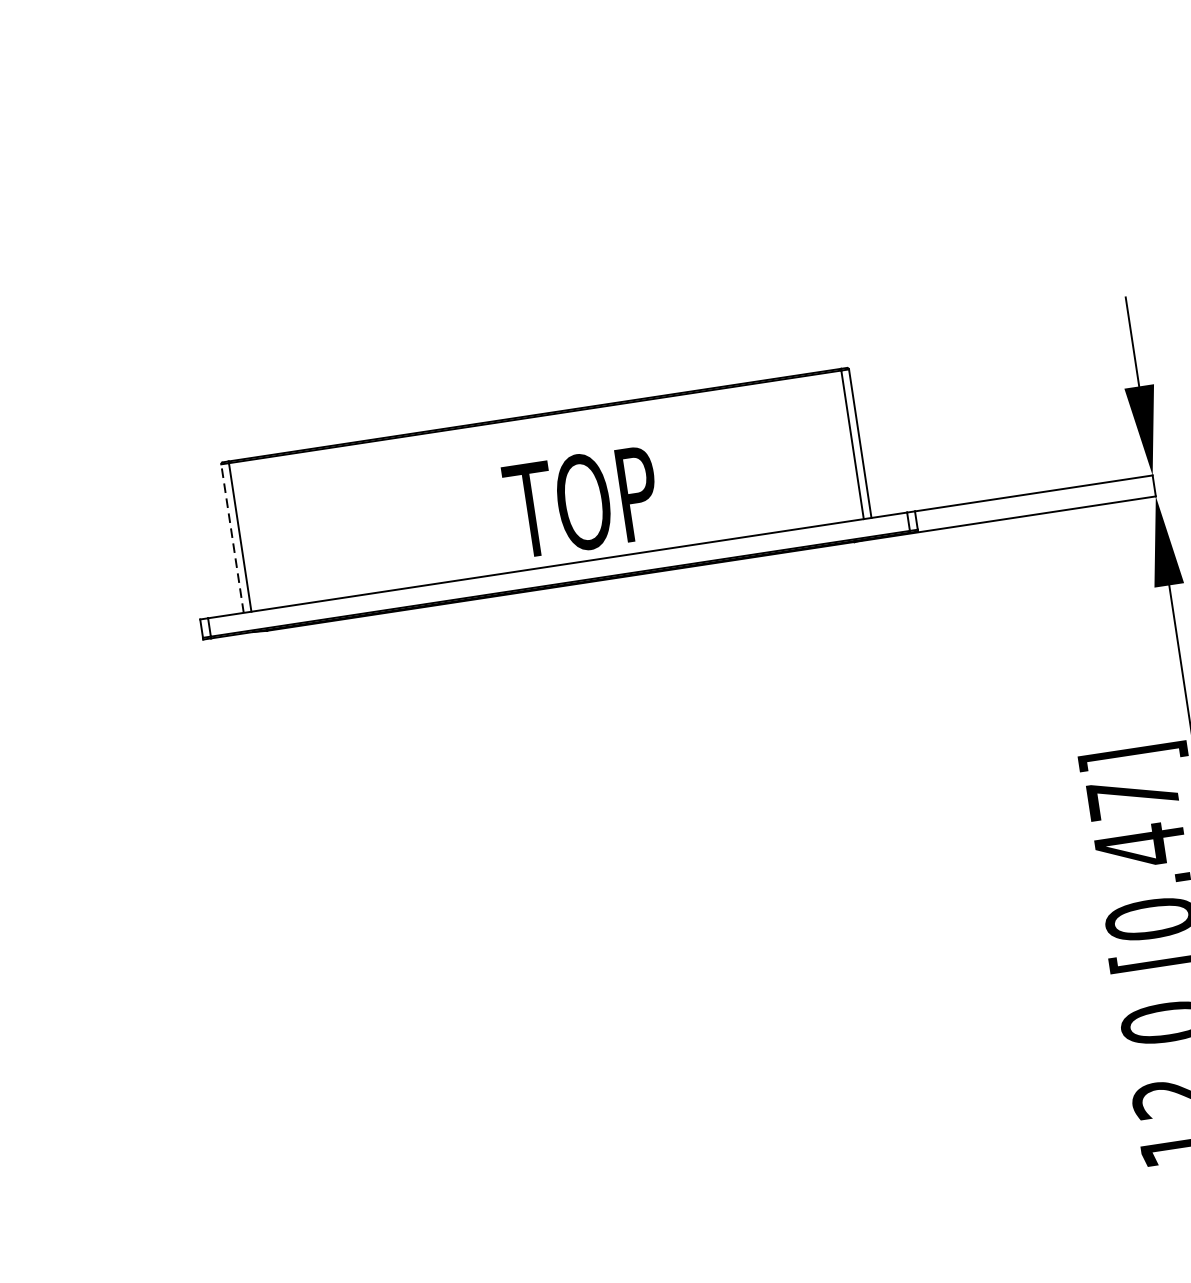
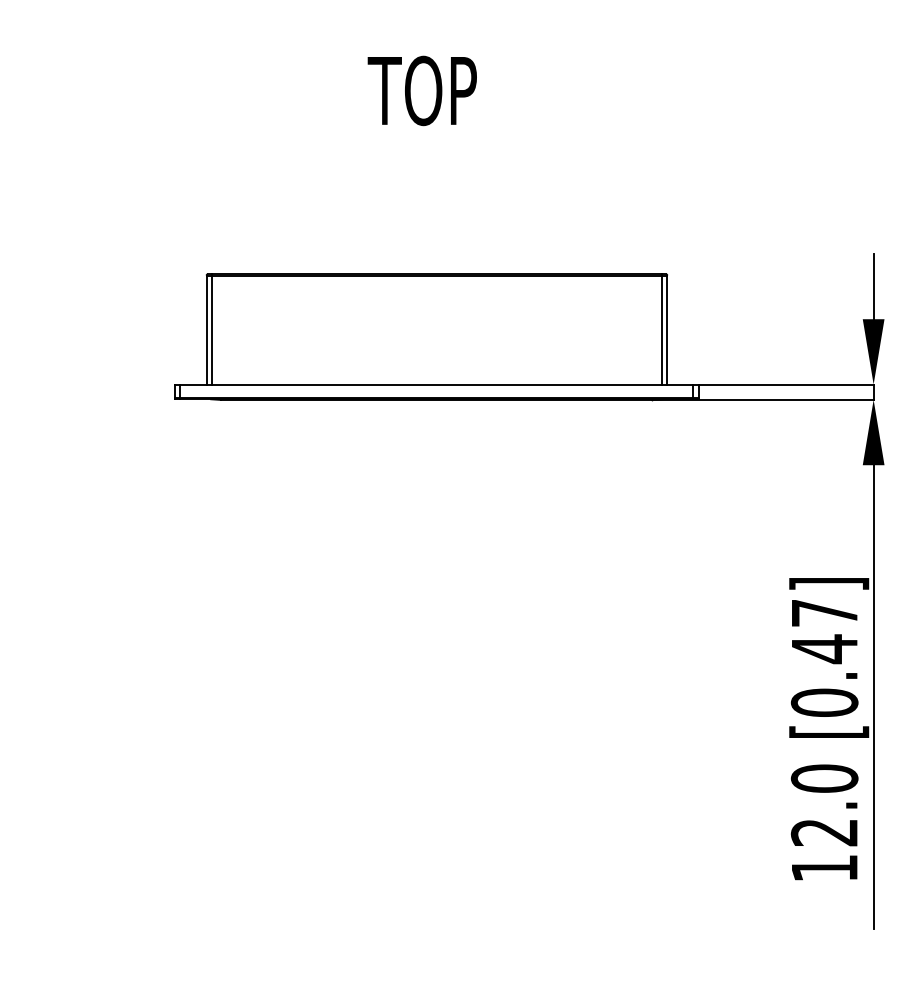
text: (580, 501) -> (421, 90), moved
line: (232, 539) -> (206, 330), dashed -> solid

